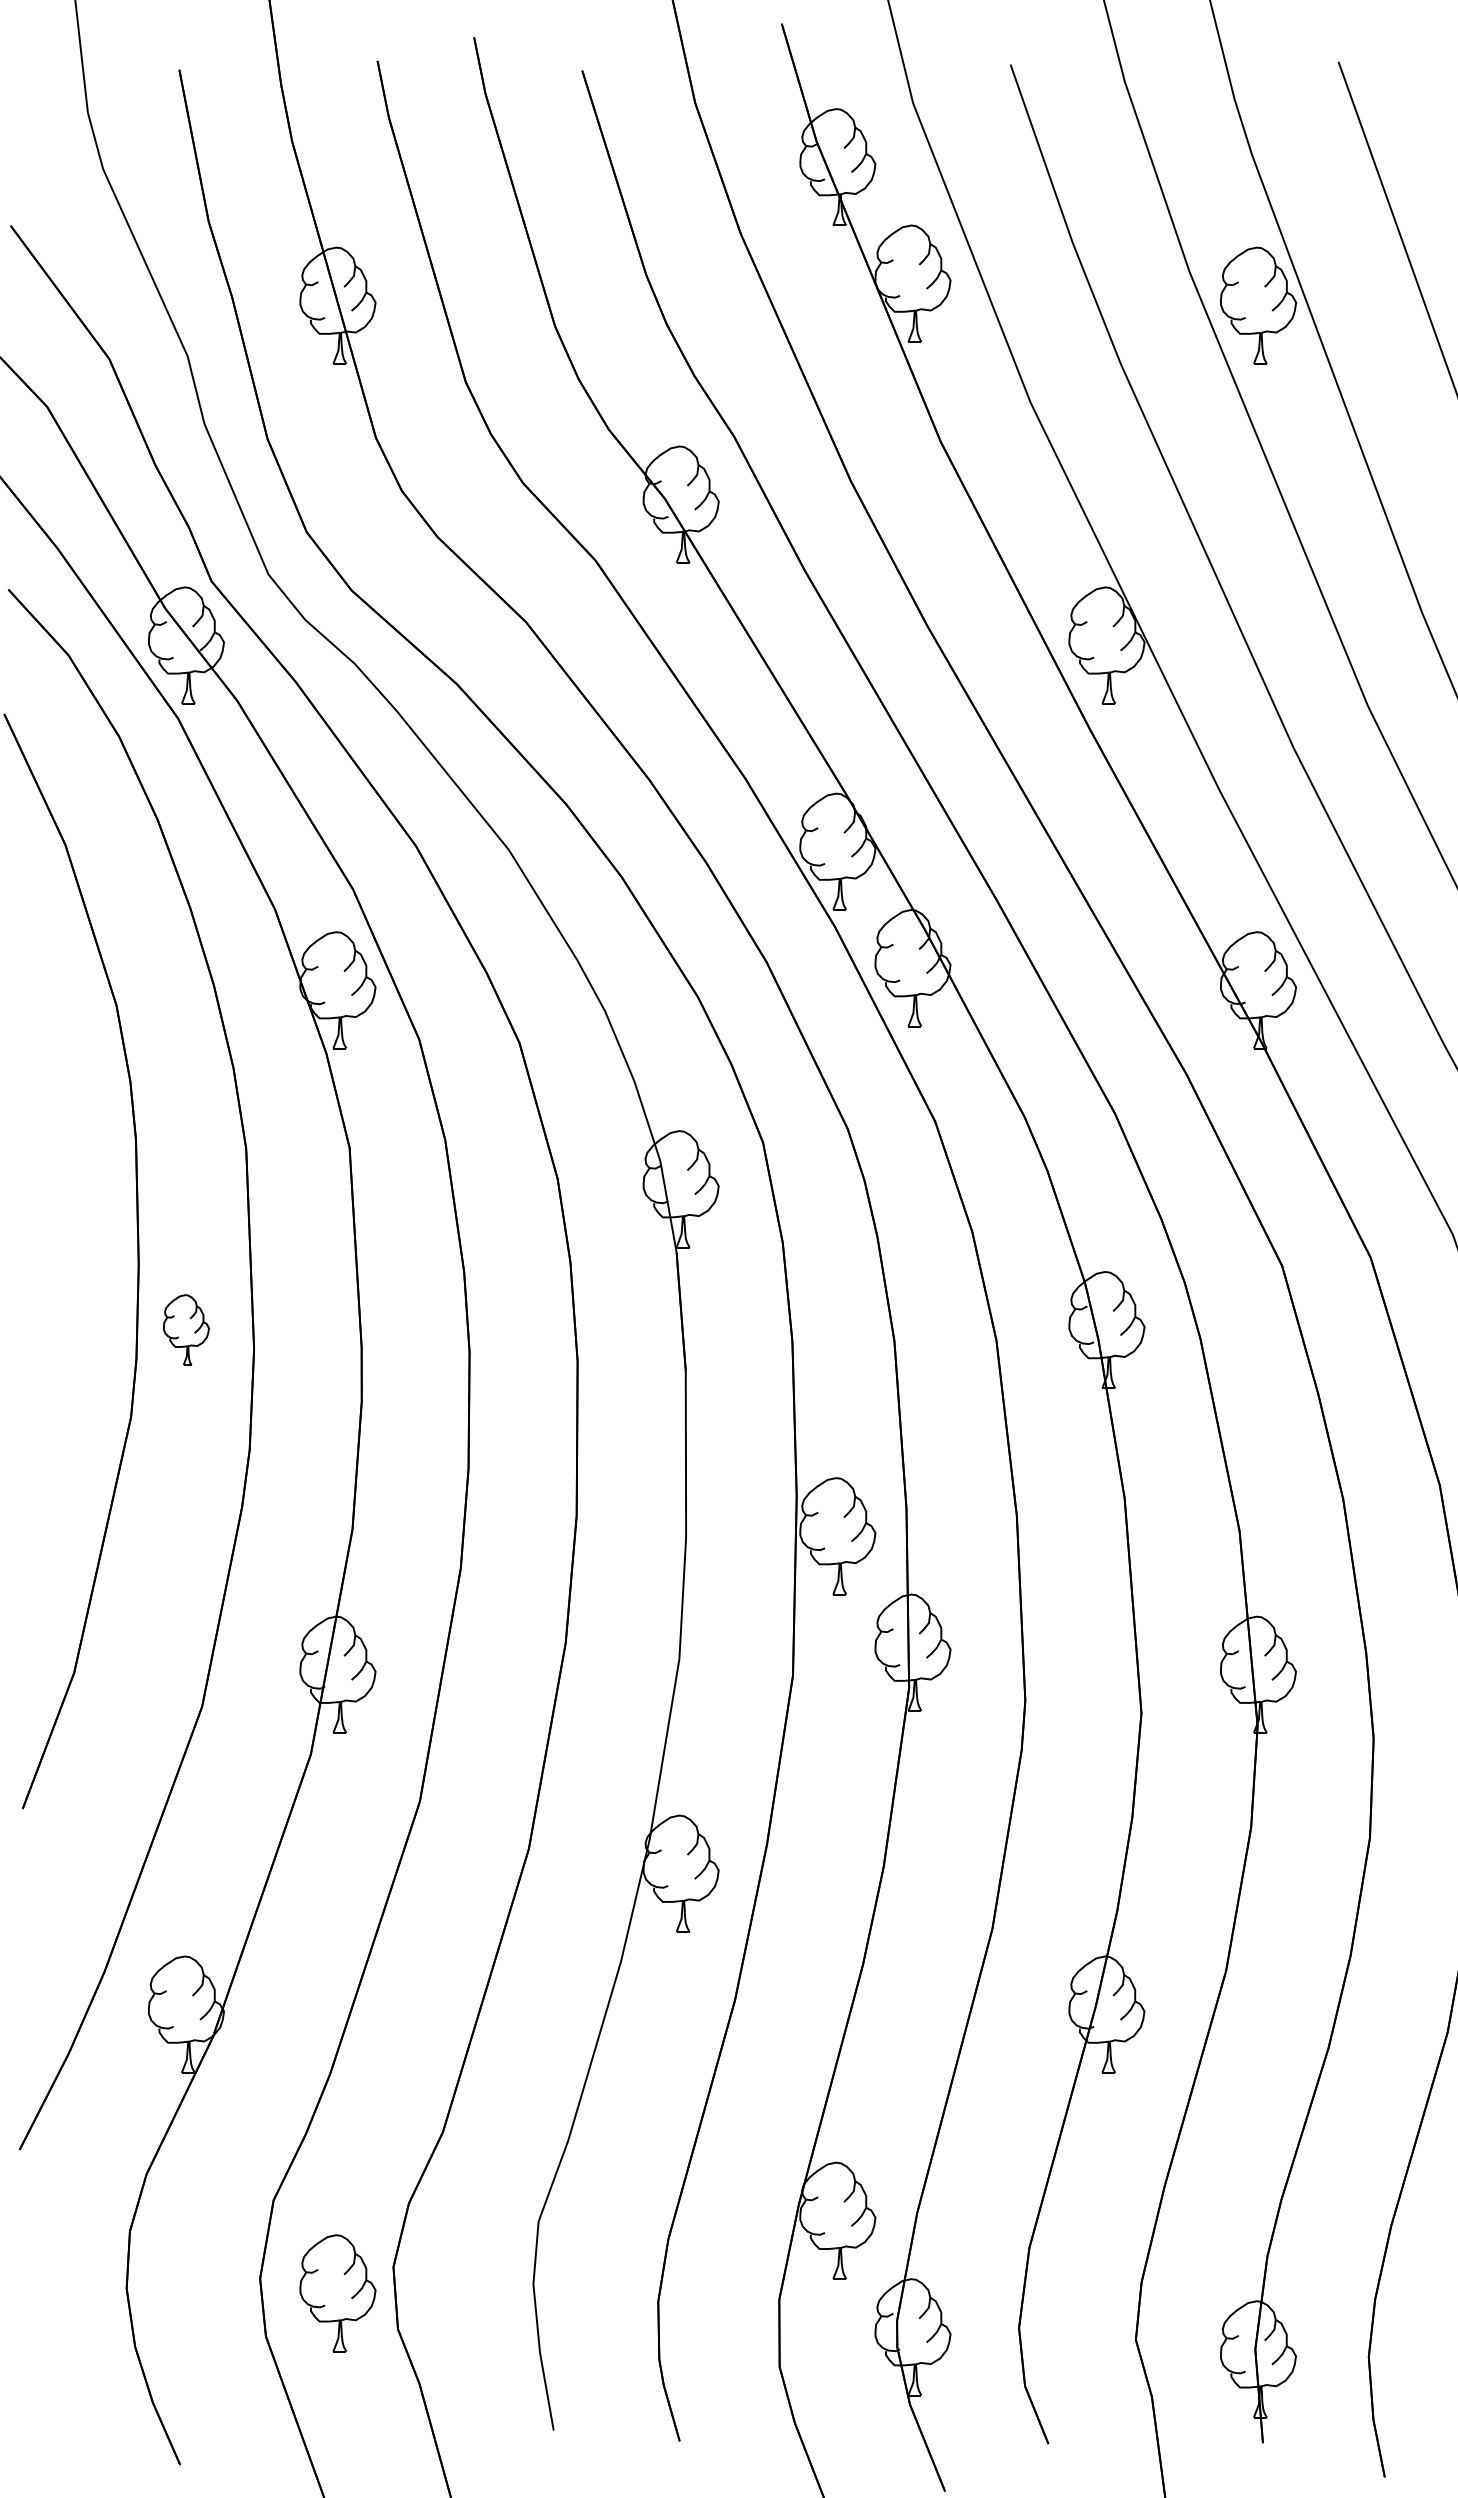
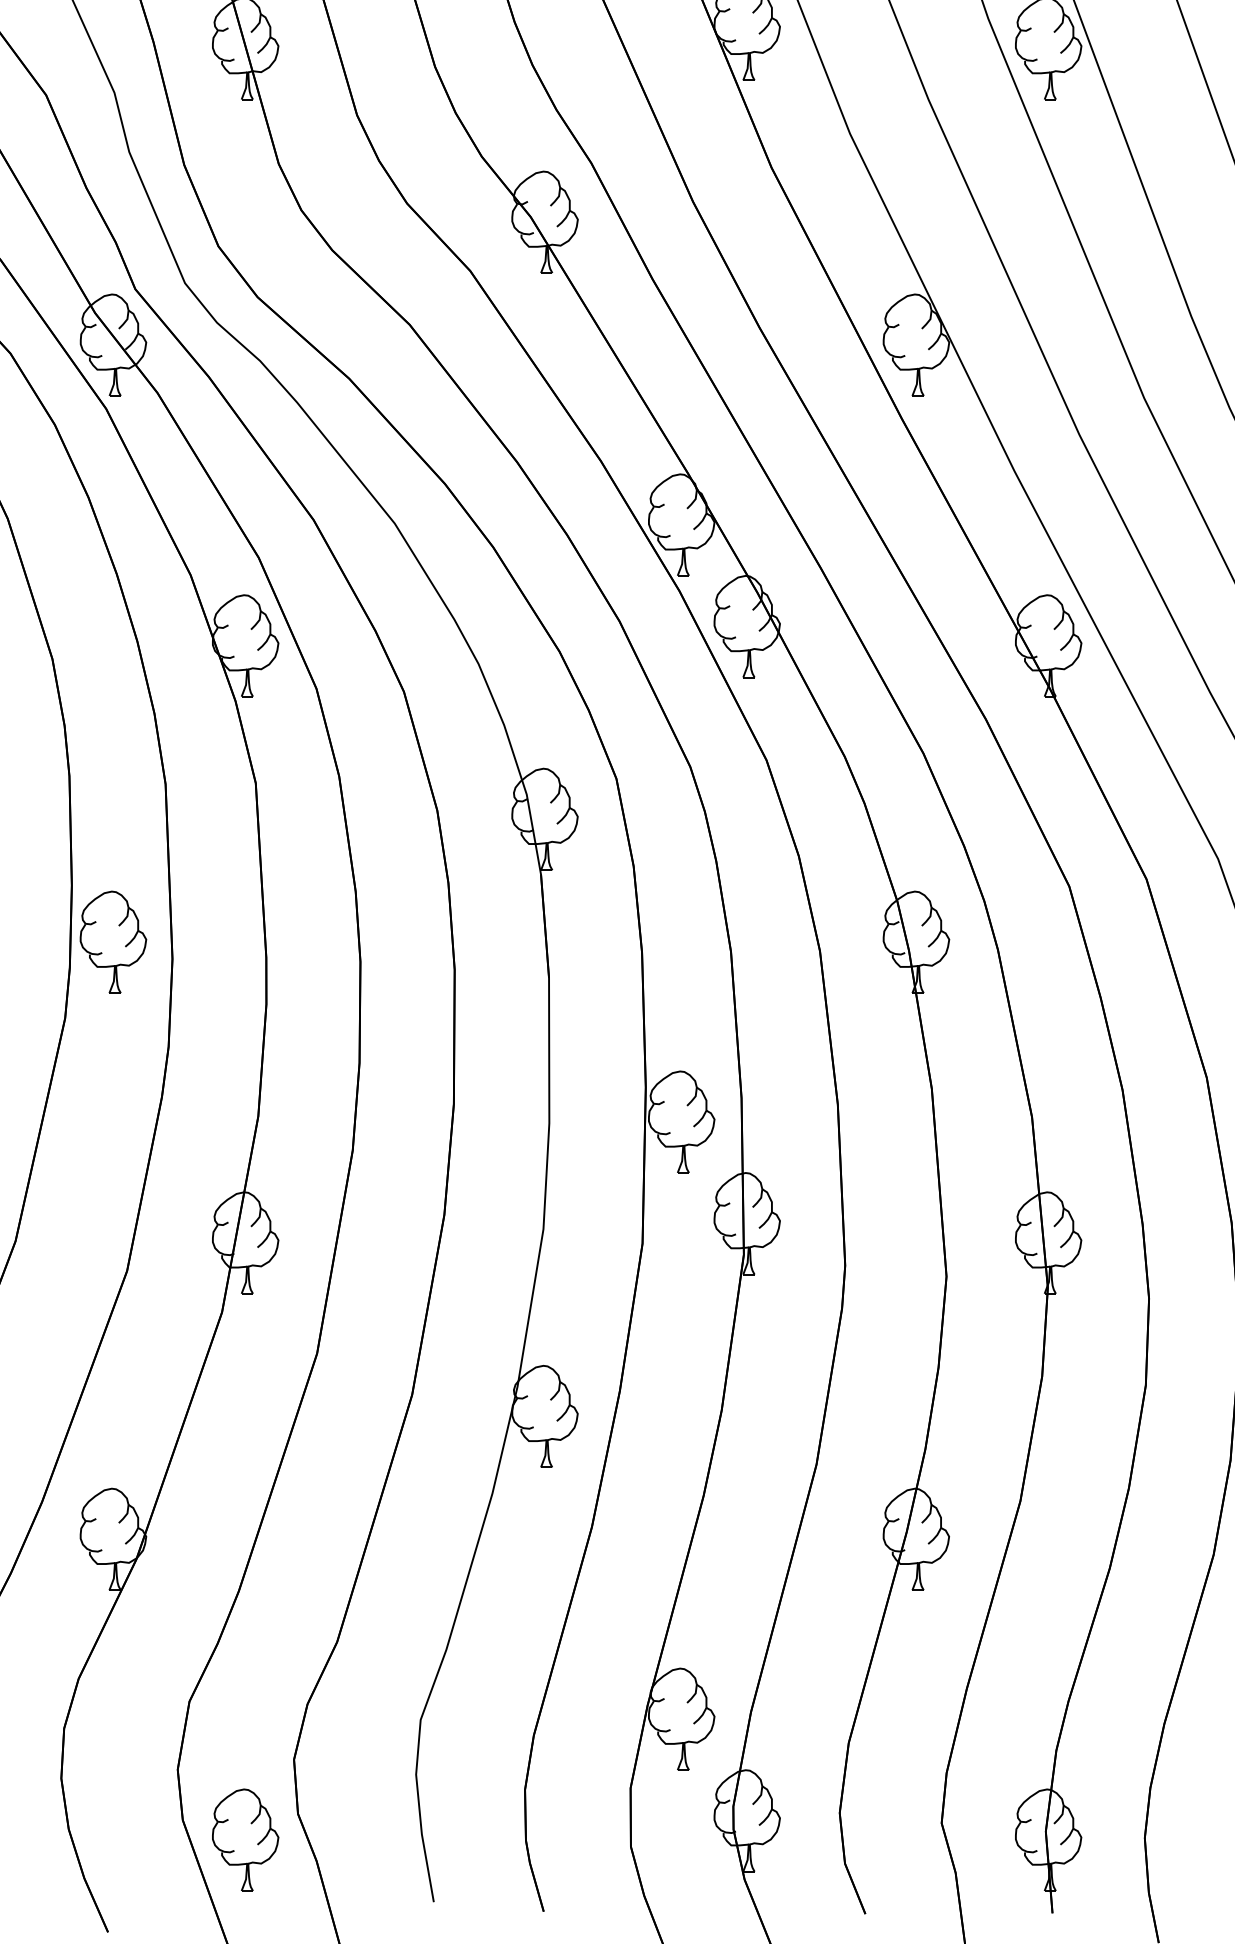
part: (186, 1329) -> (113, 941), size x1.67
part: (337, 2293) -> (245, 1840), moved

